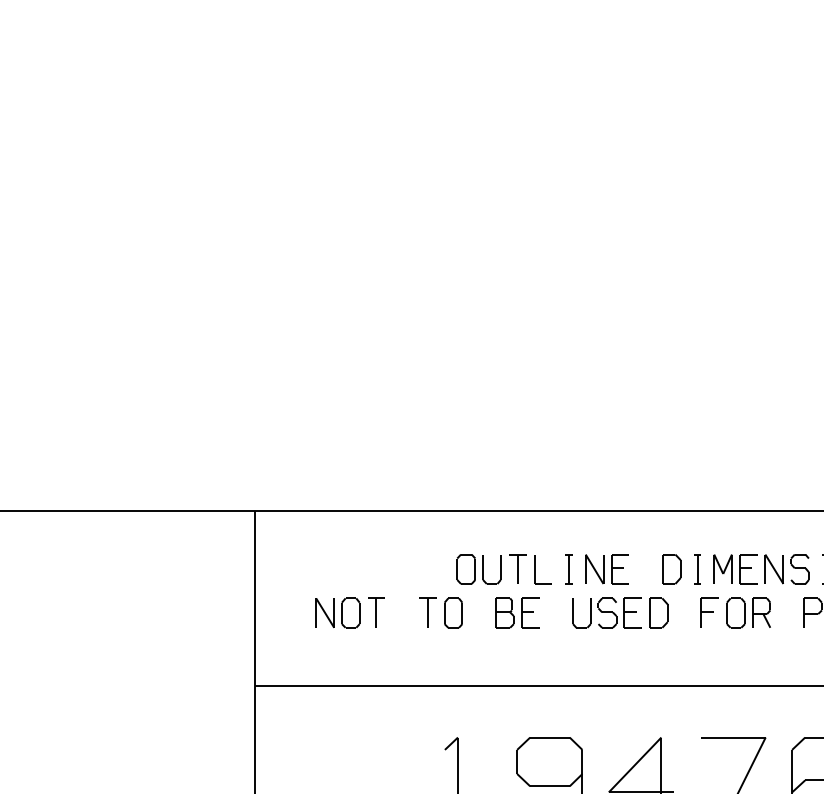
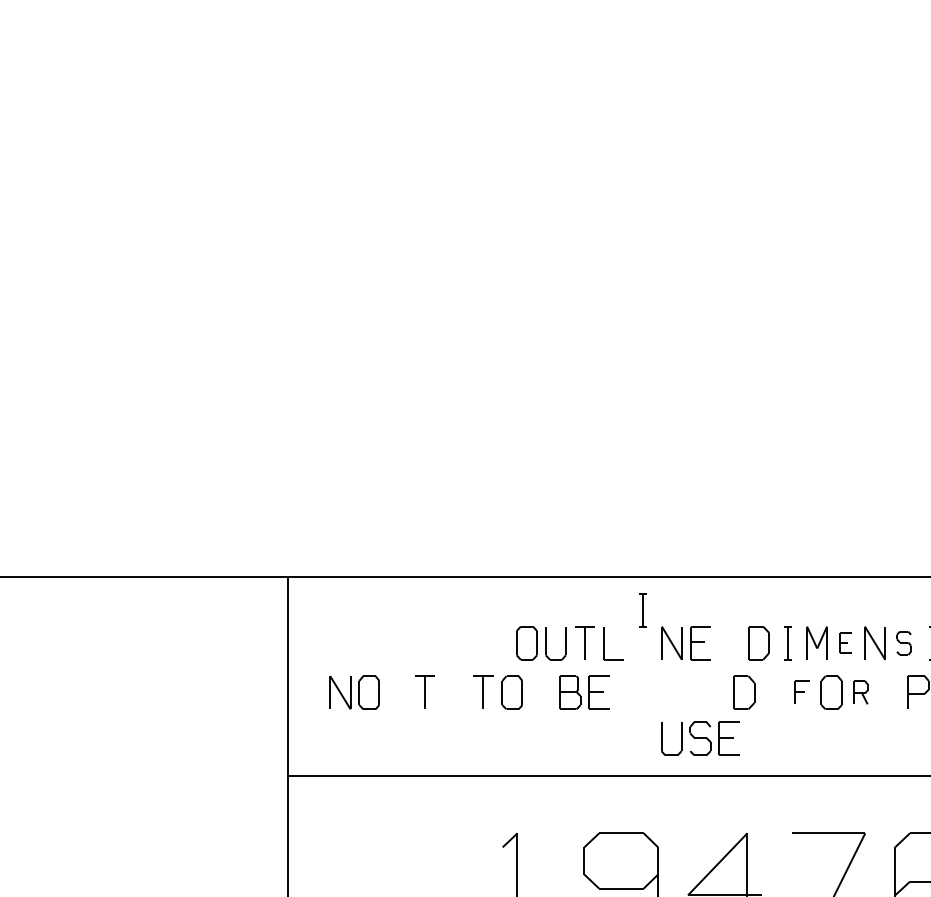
part: (568, 569) -> (642, 610), moved
part: (748, 569) -> (845, 643), size x0.6
part: (799, 569) -> (903, 643), size x0.7
part: (337, 612) -> (354, 692), moved
part: (607, 612) -> (700, 738), moved
part: (709, 612) -> (801, 691), size x0.7
part: (761, 612) -> (860, 692), size x0.7

